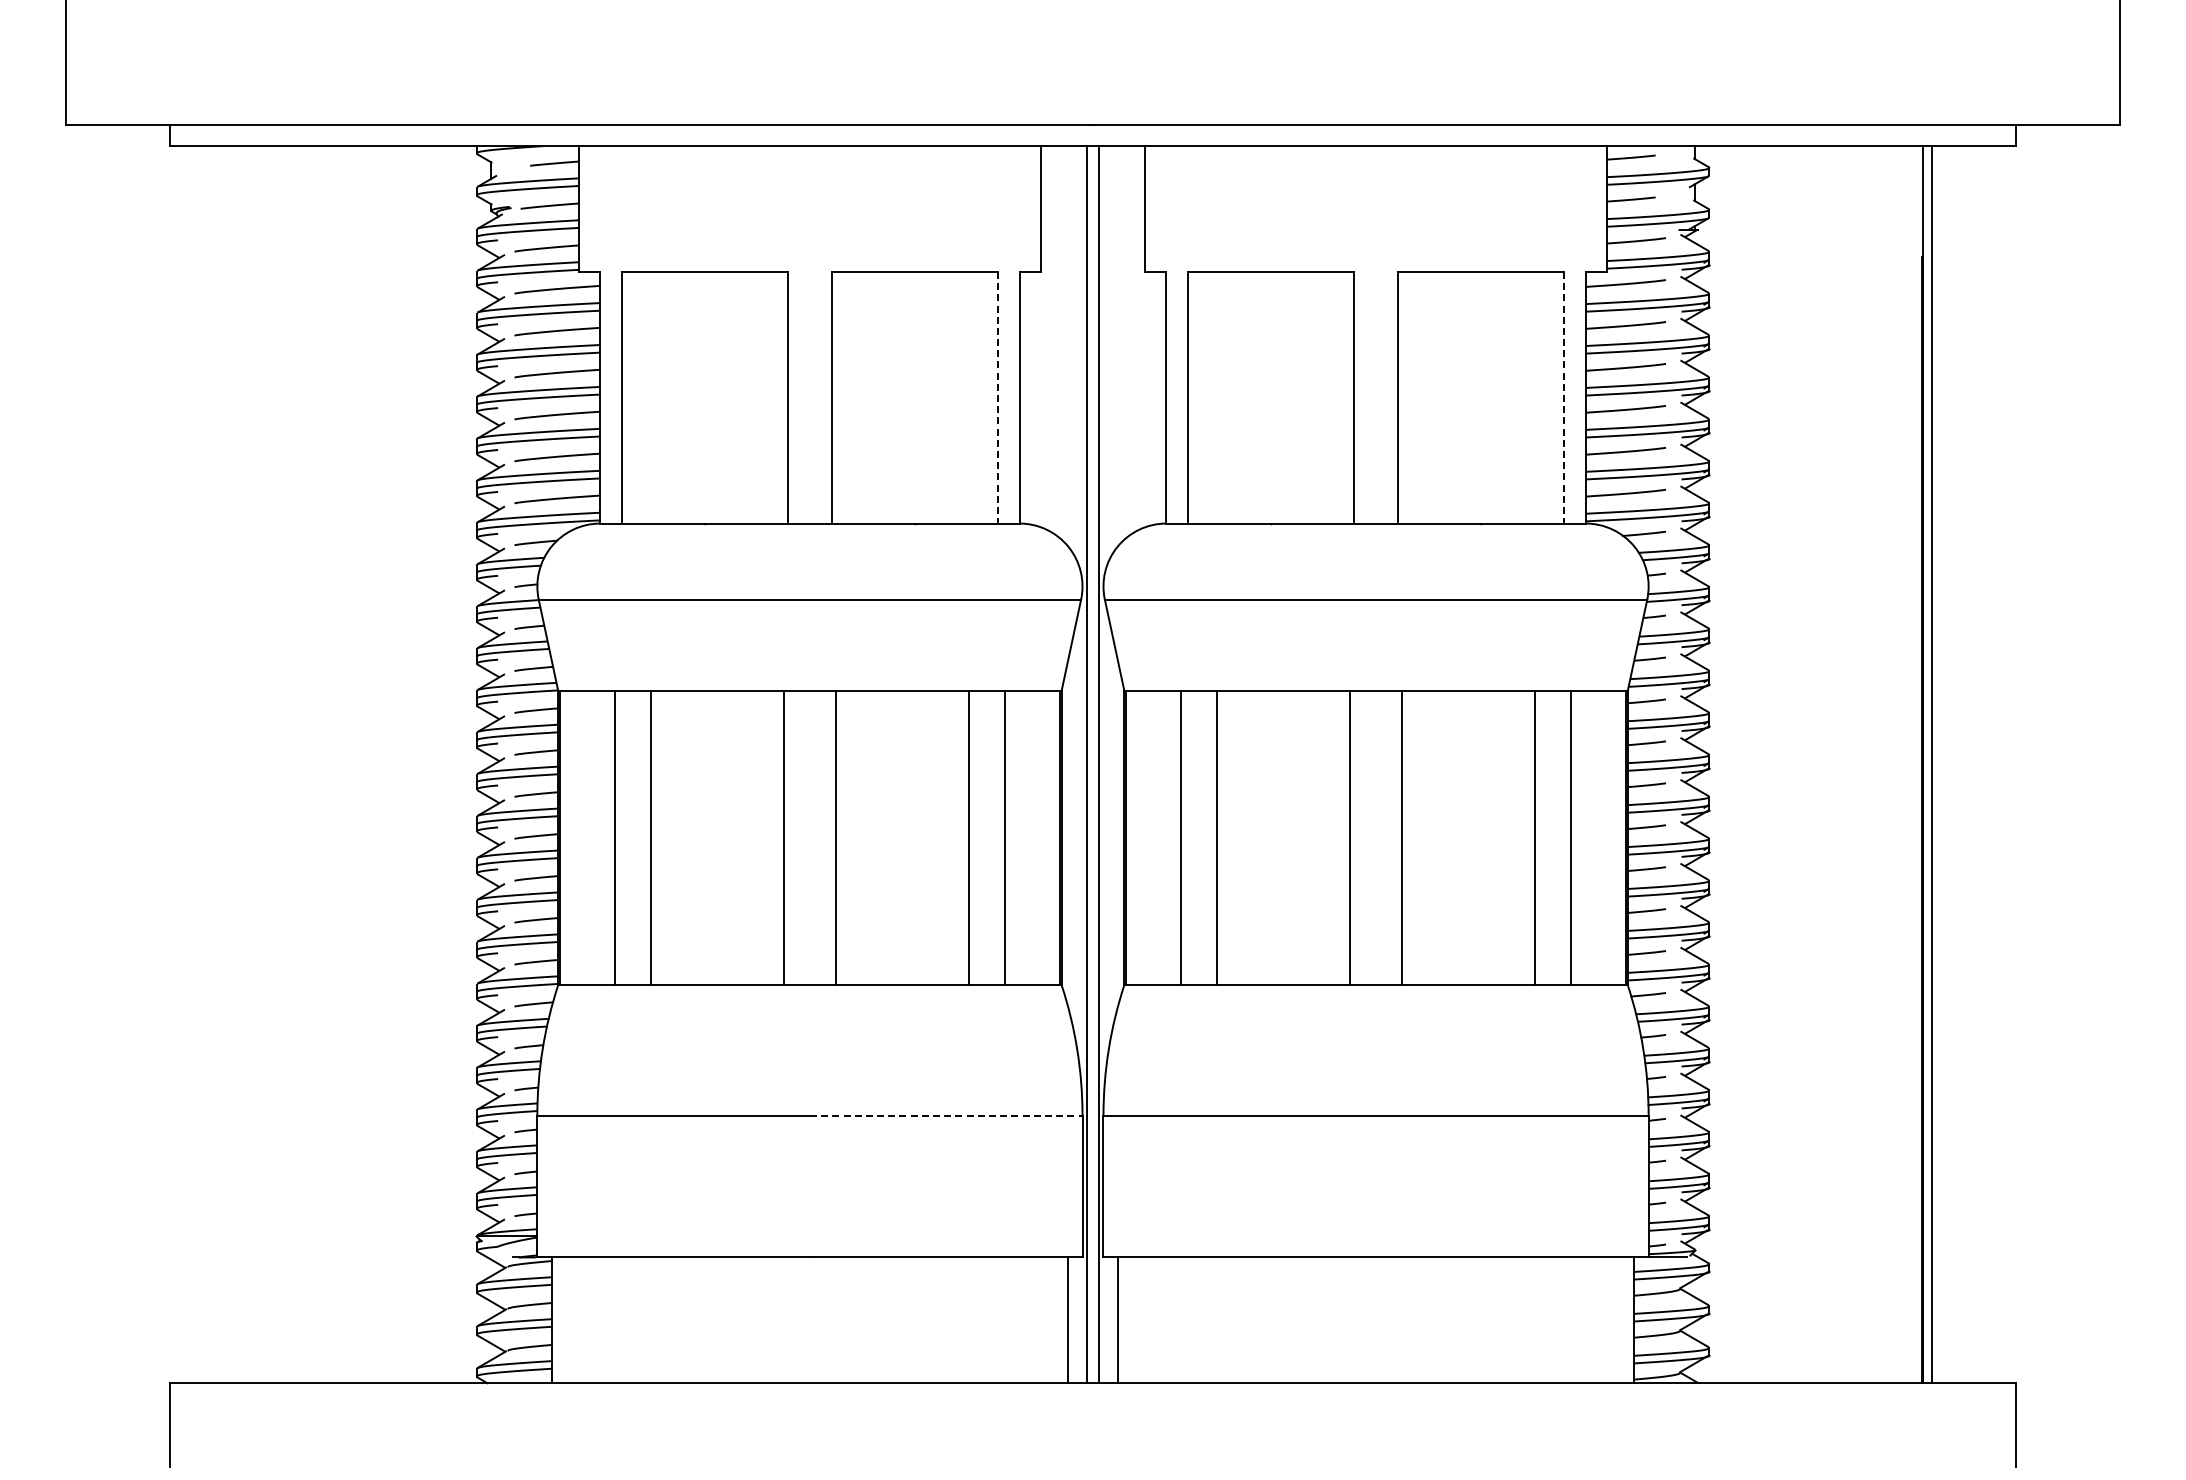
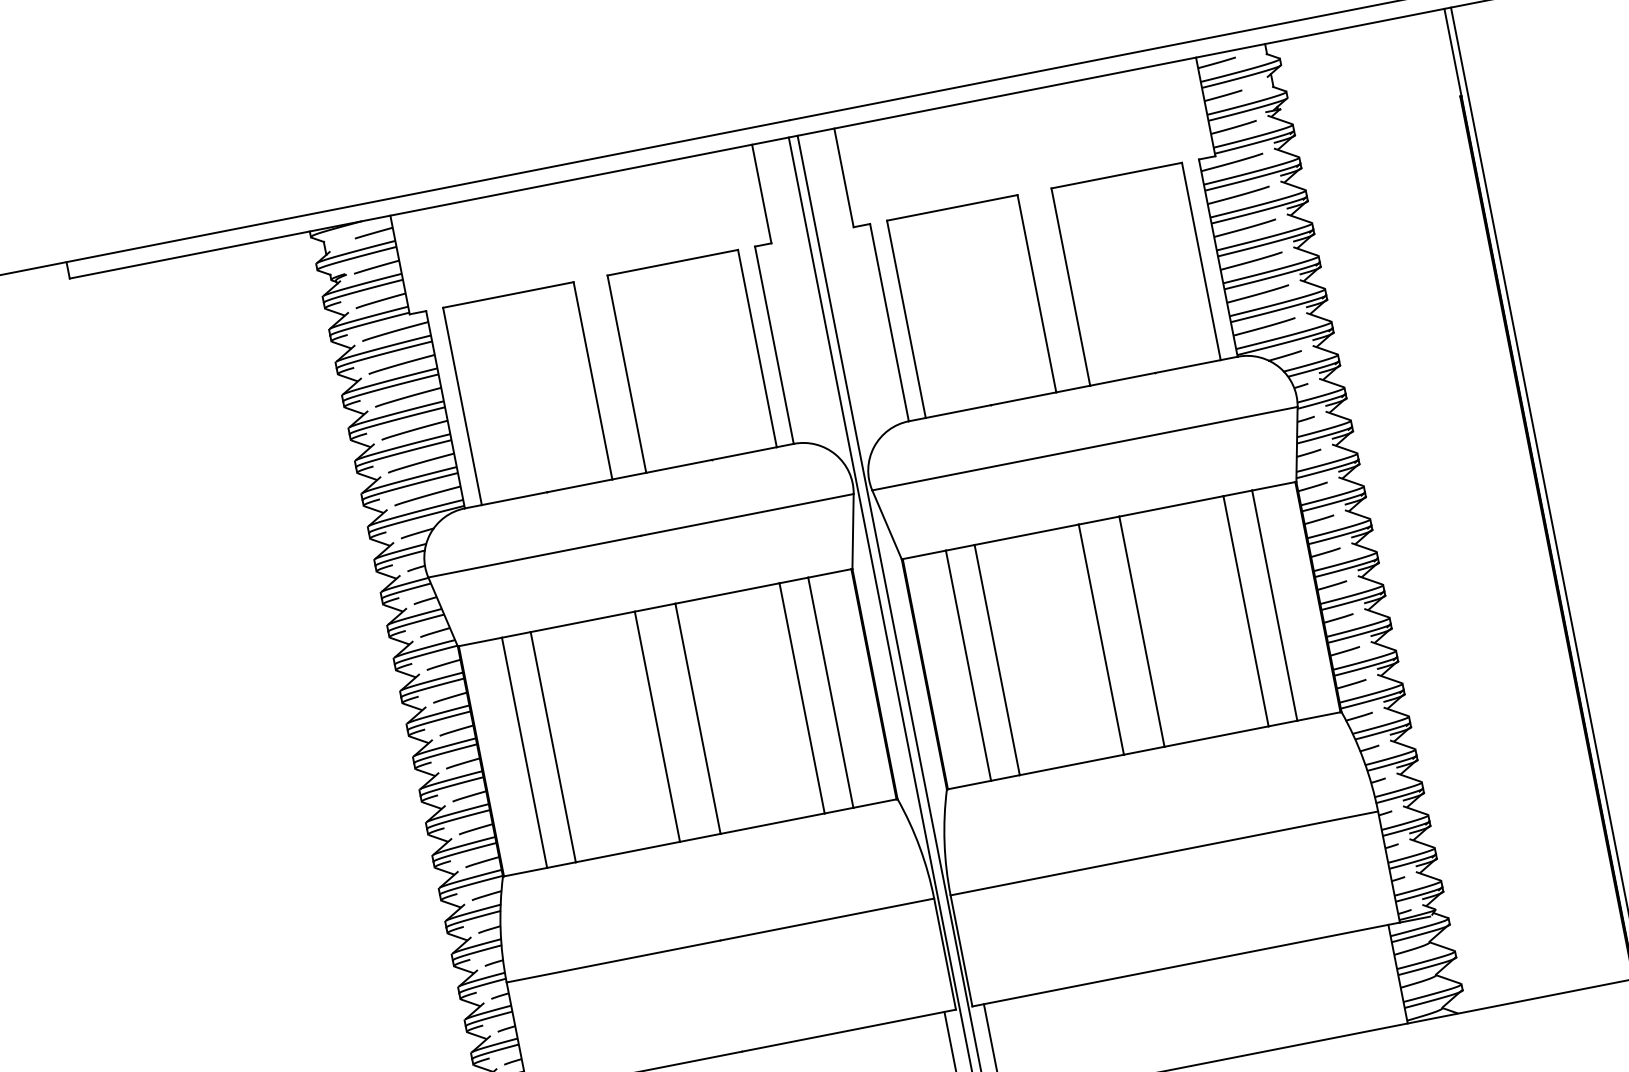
line: (997, 397) -> (757, 348), dashed -> solid
line: (1564, 397) -> (1201, 261), dashed -> solid
line: (946, 1115) -> (827, 919), dashed -> solid

